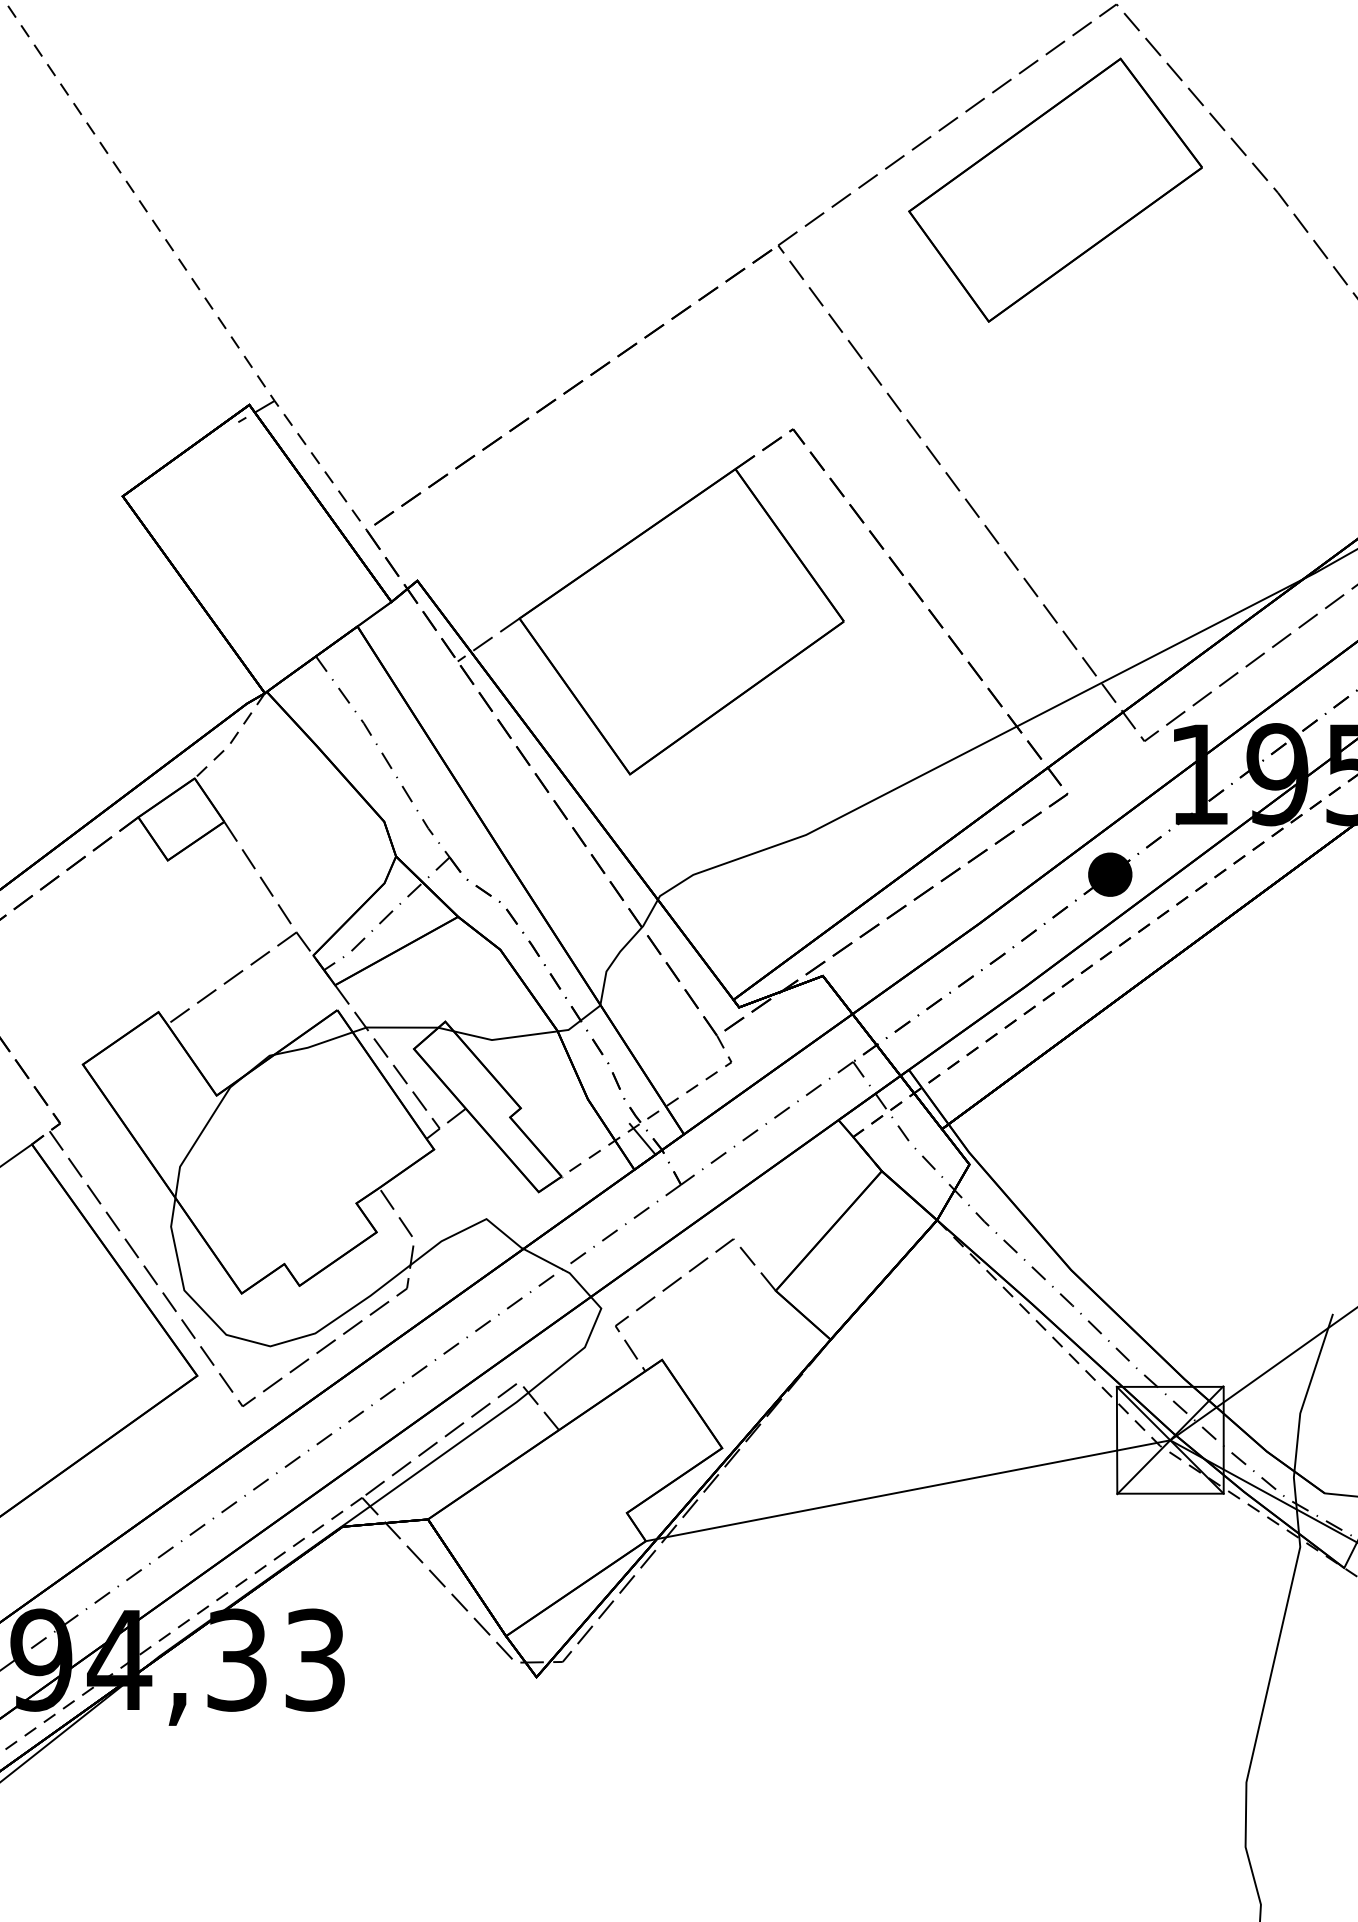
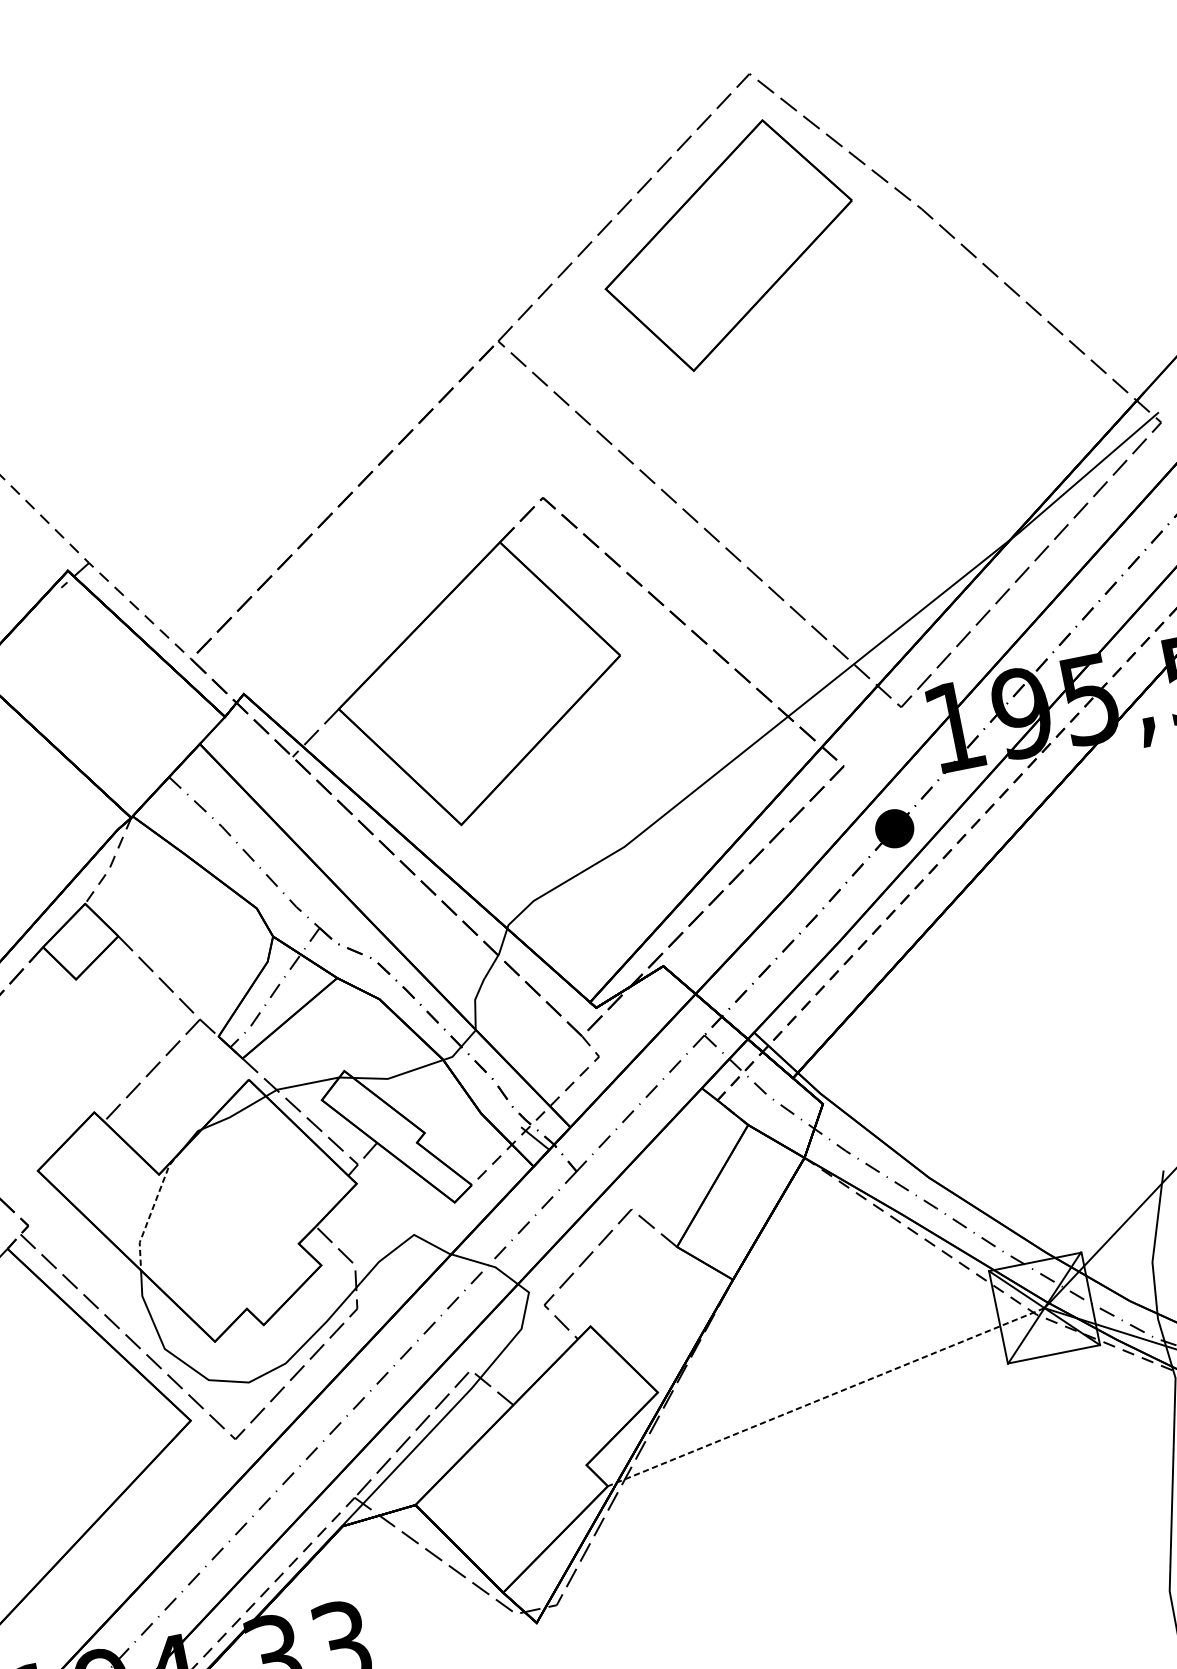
line: (201, 1132) -> (152, 1209), solid -> dashed
line: (907, 1490) -> (825, 1397), solid -> dashed

